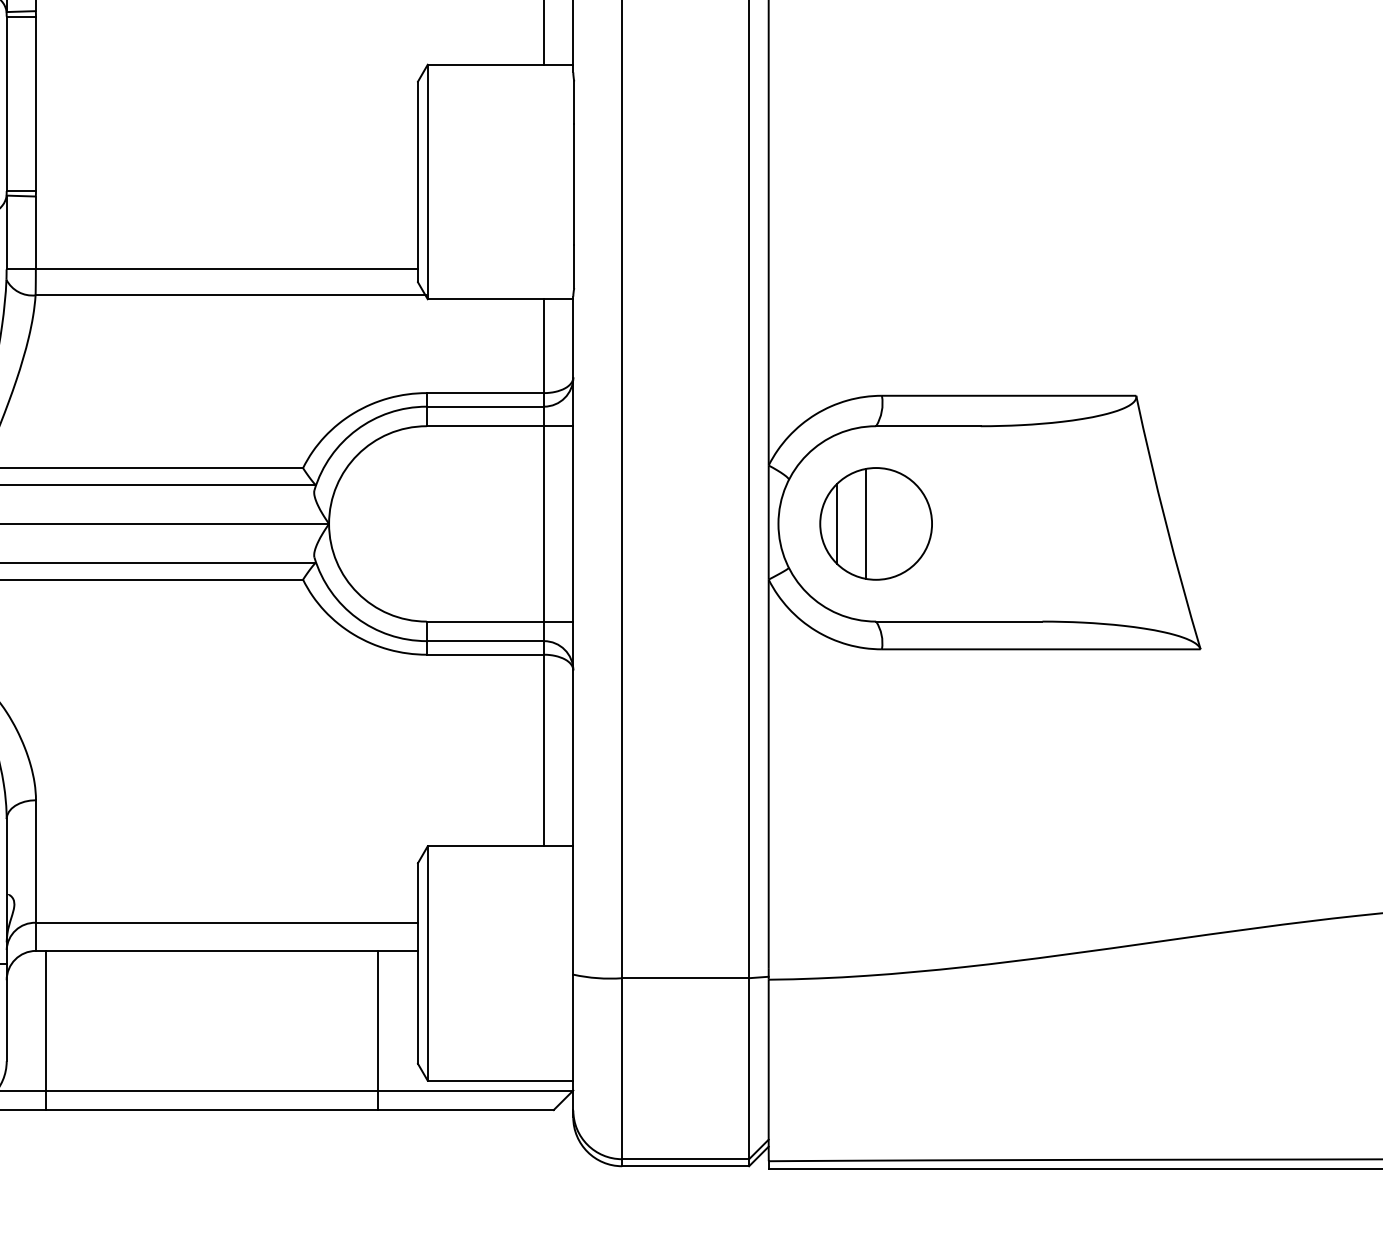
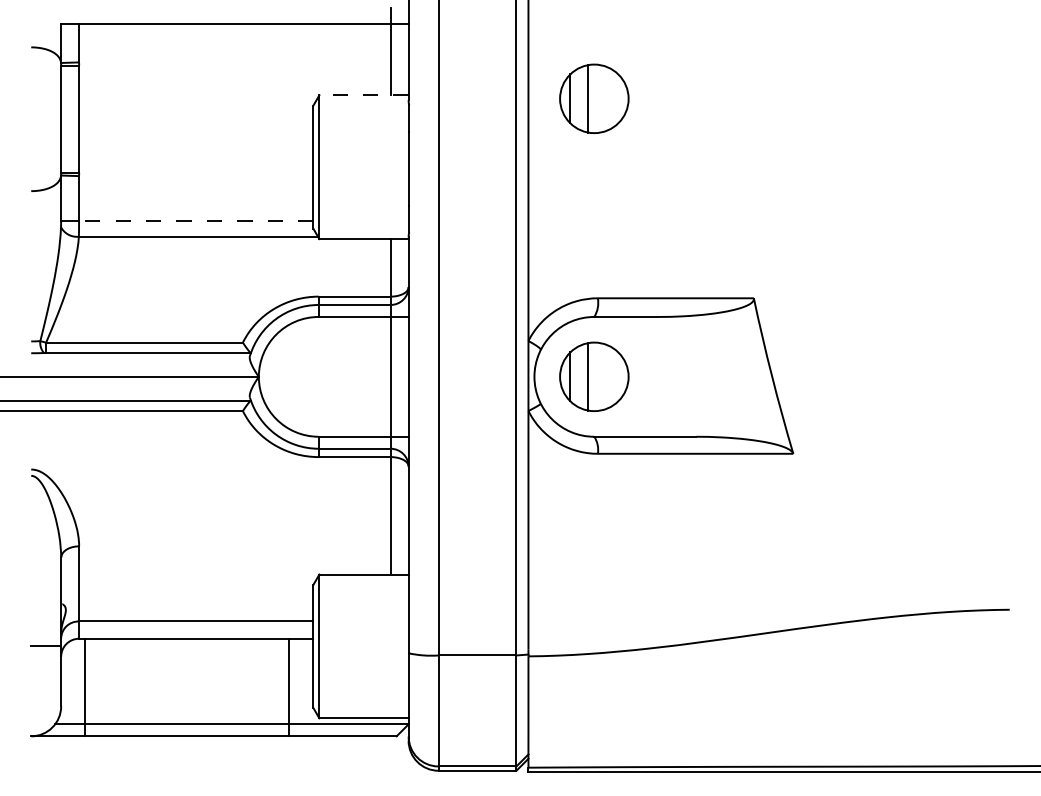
line: (501, 65) -> (364, 95), solid -> dashed
part: (876, 69) -> (594, 98), added
line: (225, 268) -> (195, 220), solid -> dashed

